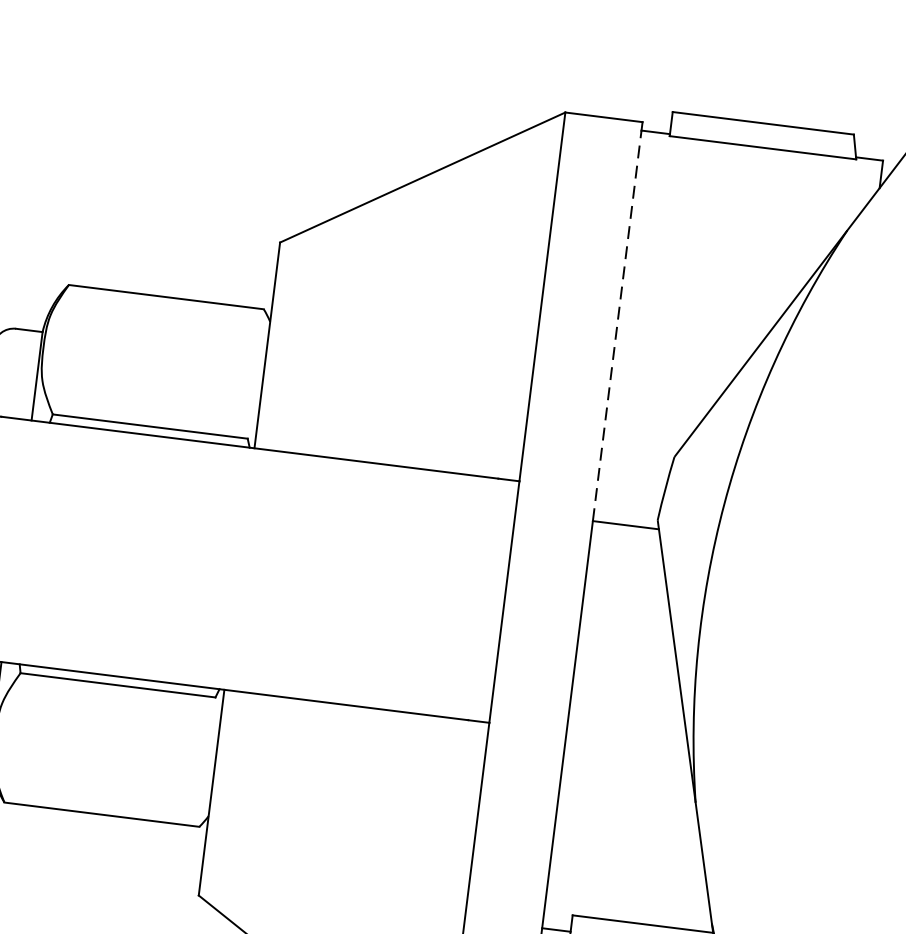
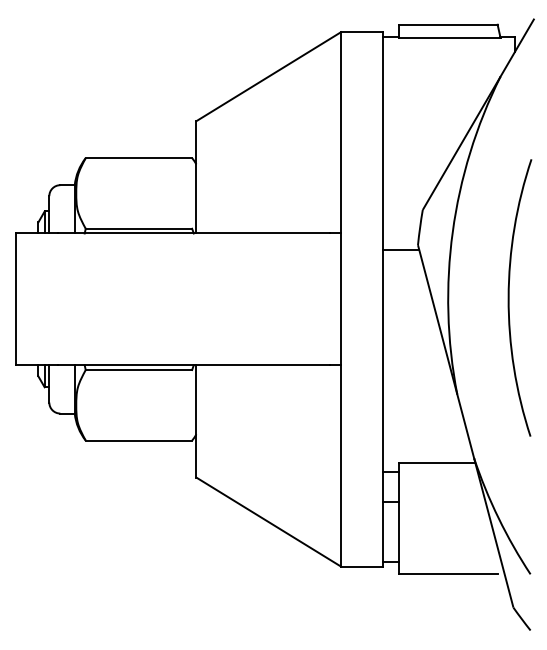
line: (617, 326) -> (383, 143), dashed -> solid
arc: (813, 637) -> (509, 297), added

